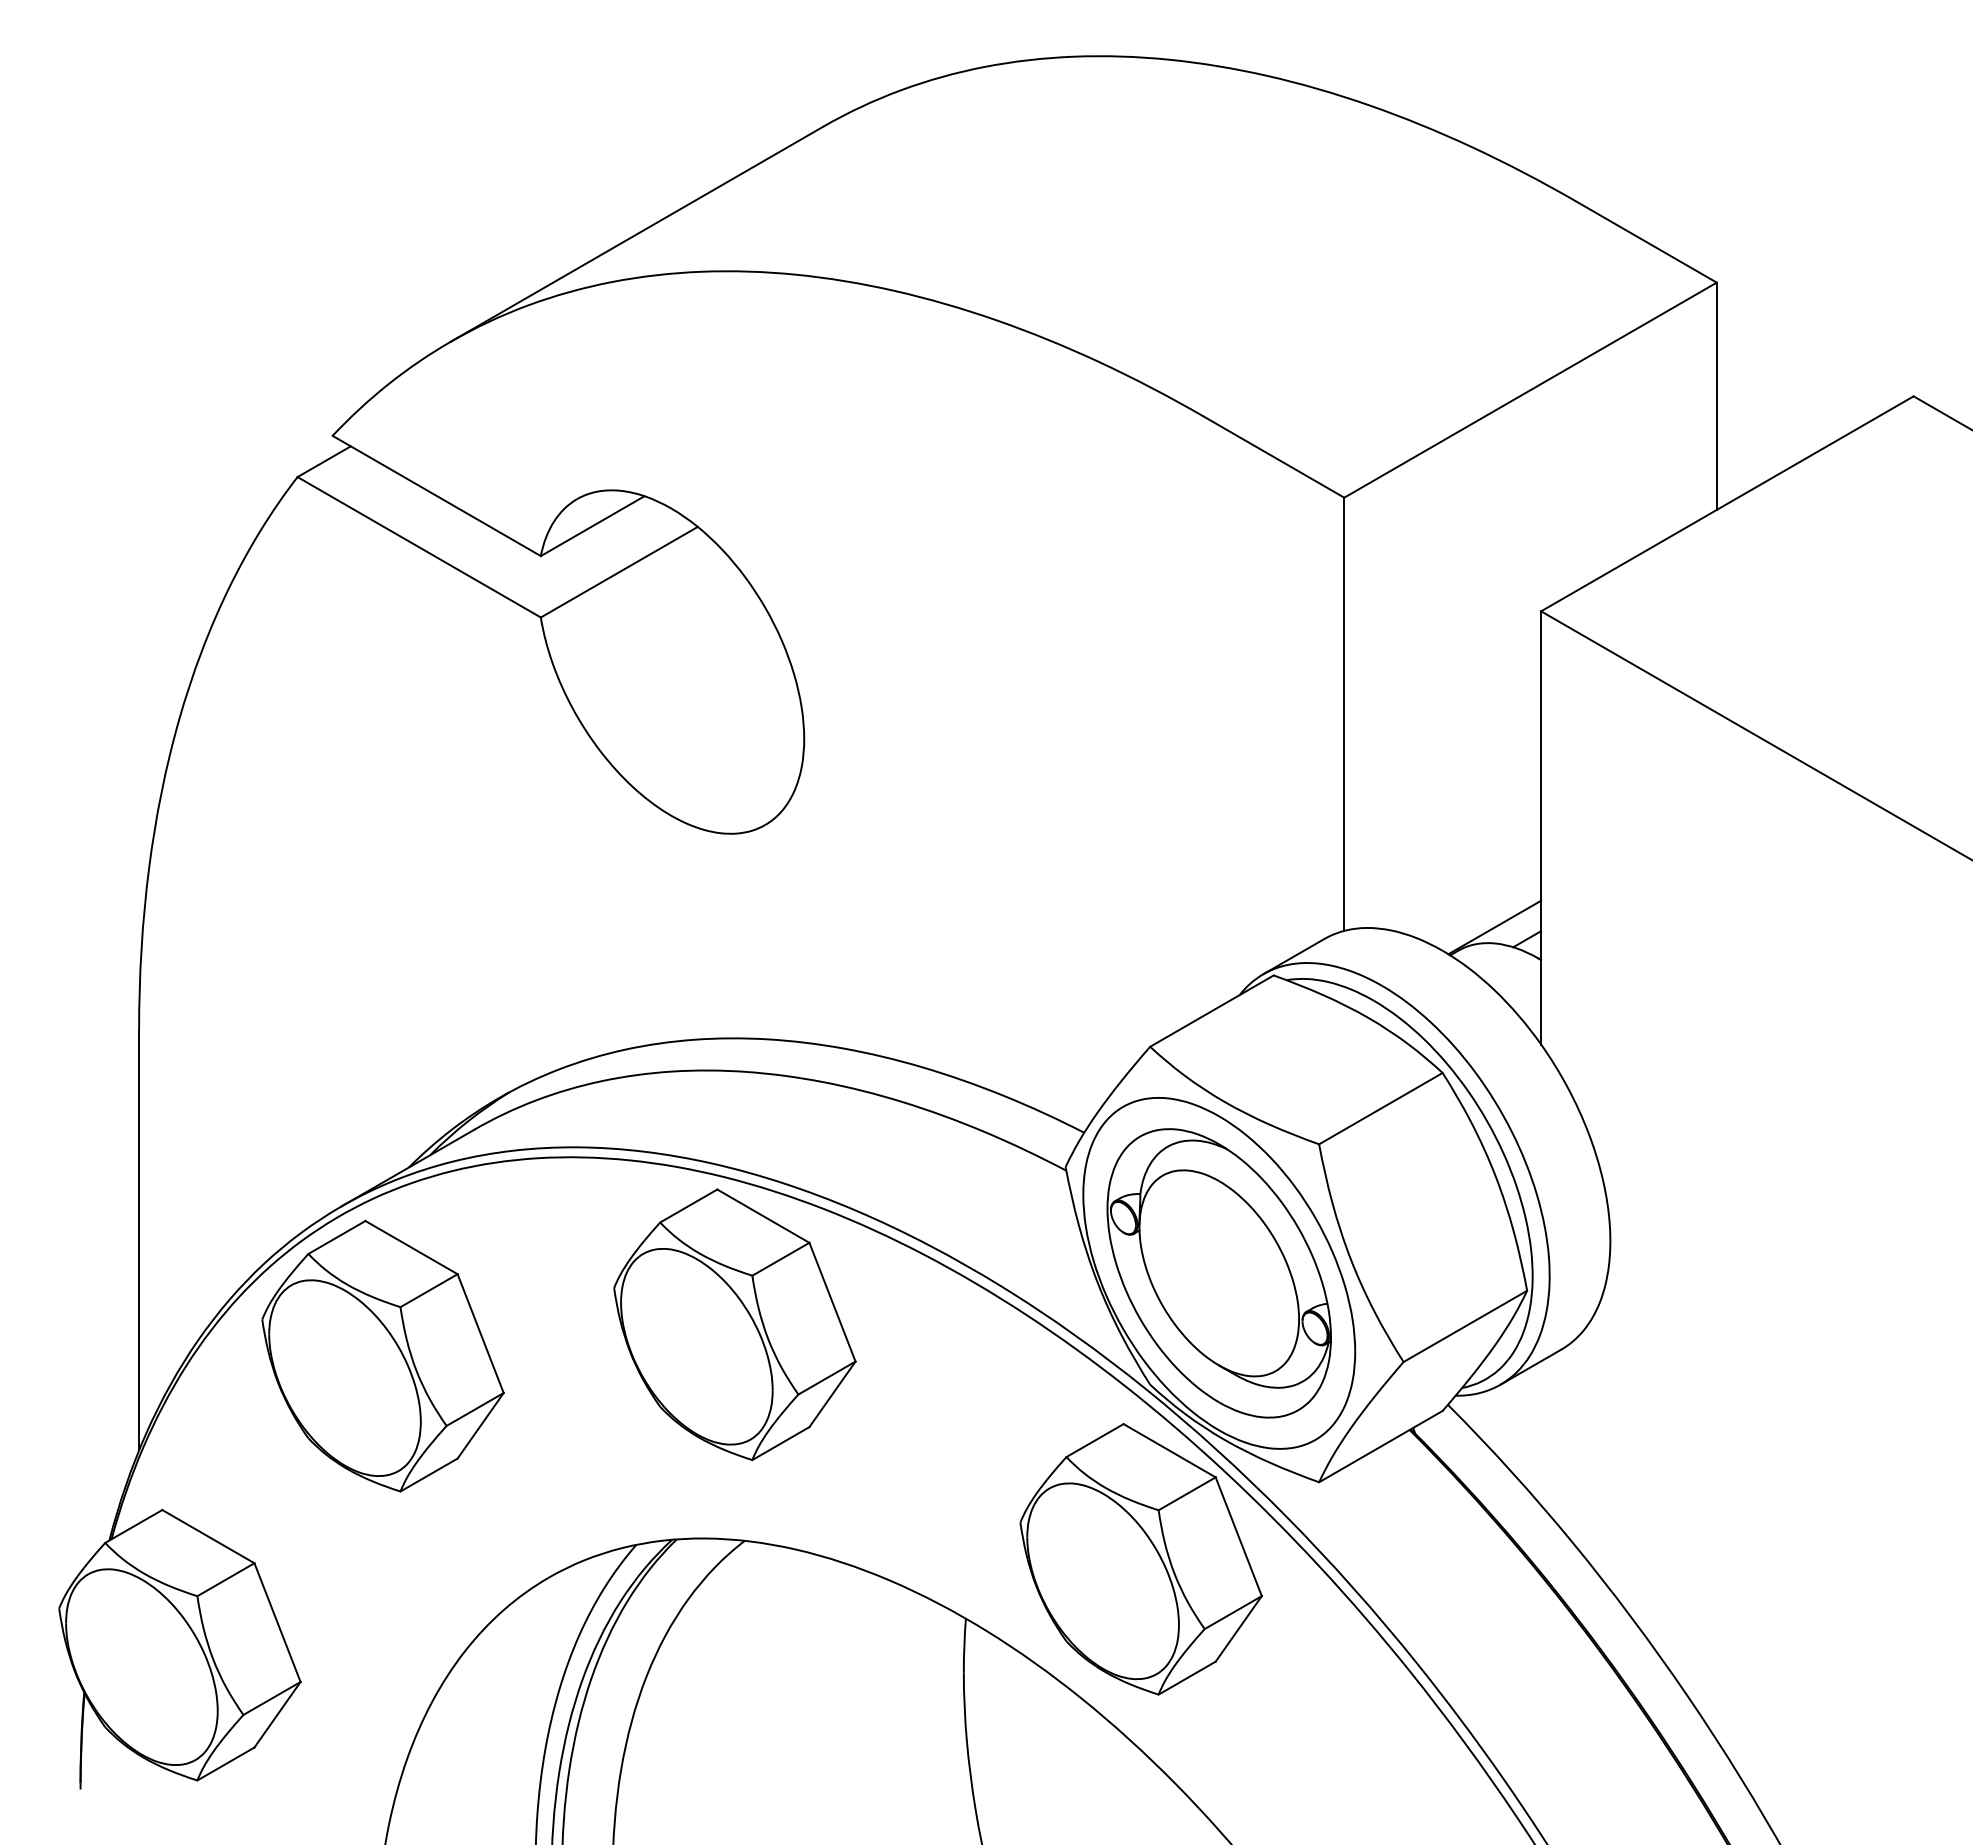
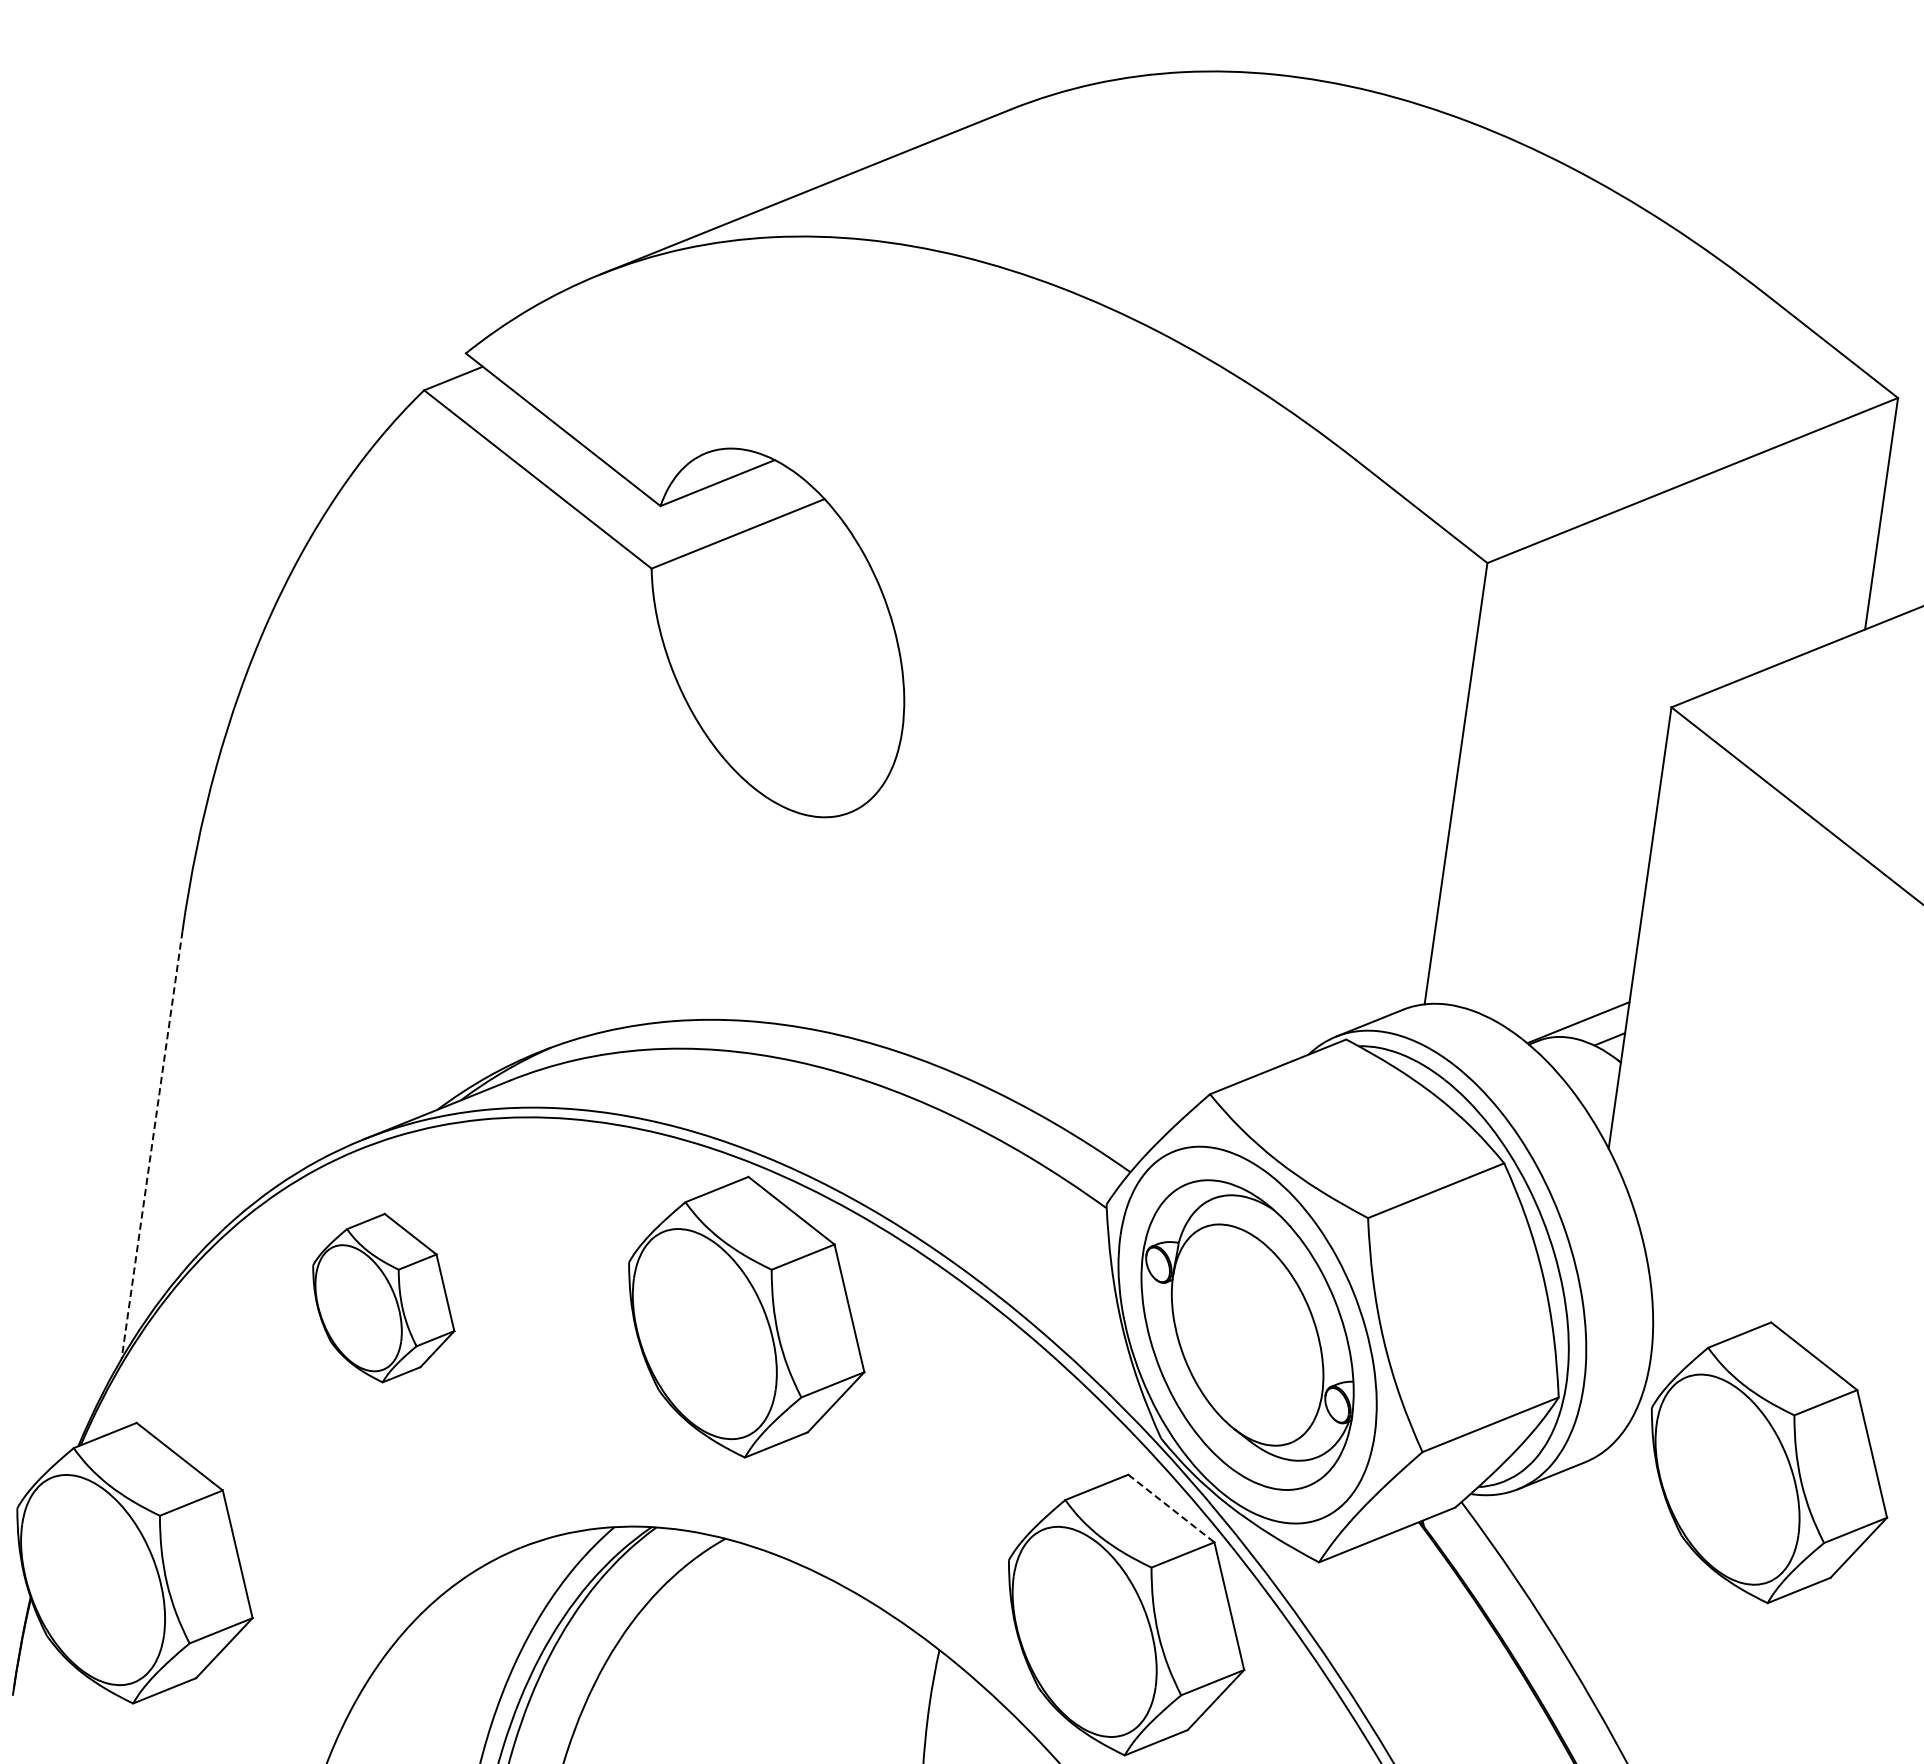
line: (139, 1240) -> (152, 1145), solid -> dashed
part: (1738, 1324) -> (1769, 1462), added
part: (382, 1355) -> (383, 1297), size x0.6
line: (1170, 1450) -> (1172, 1508), solid -> dashed

